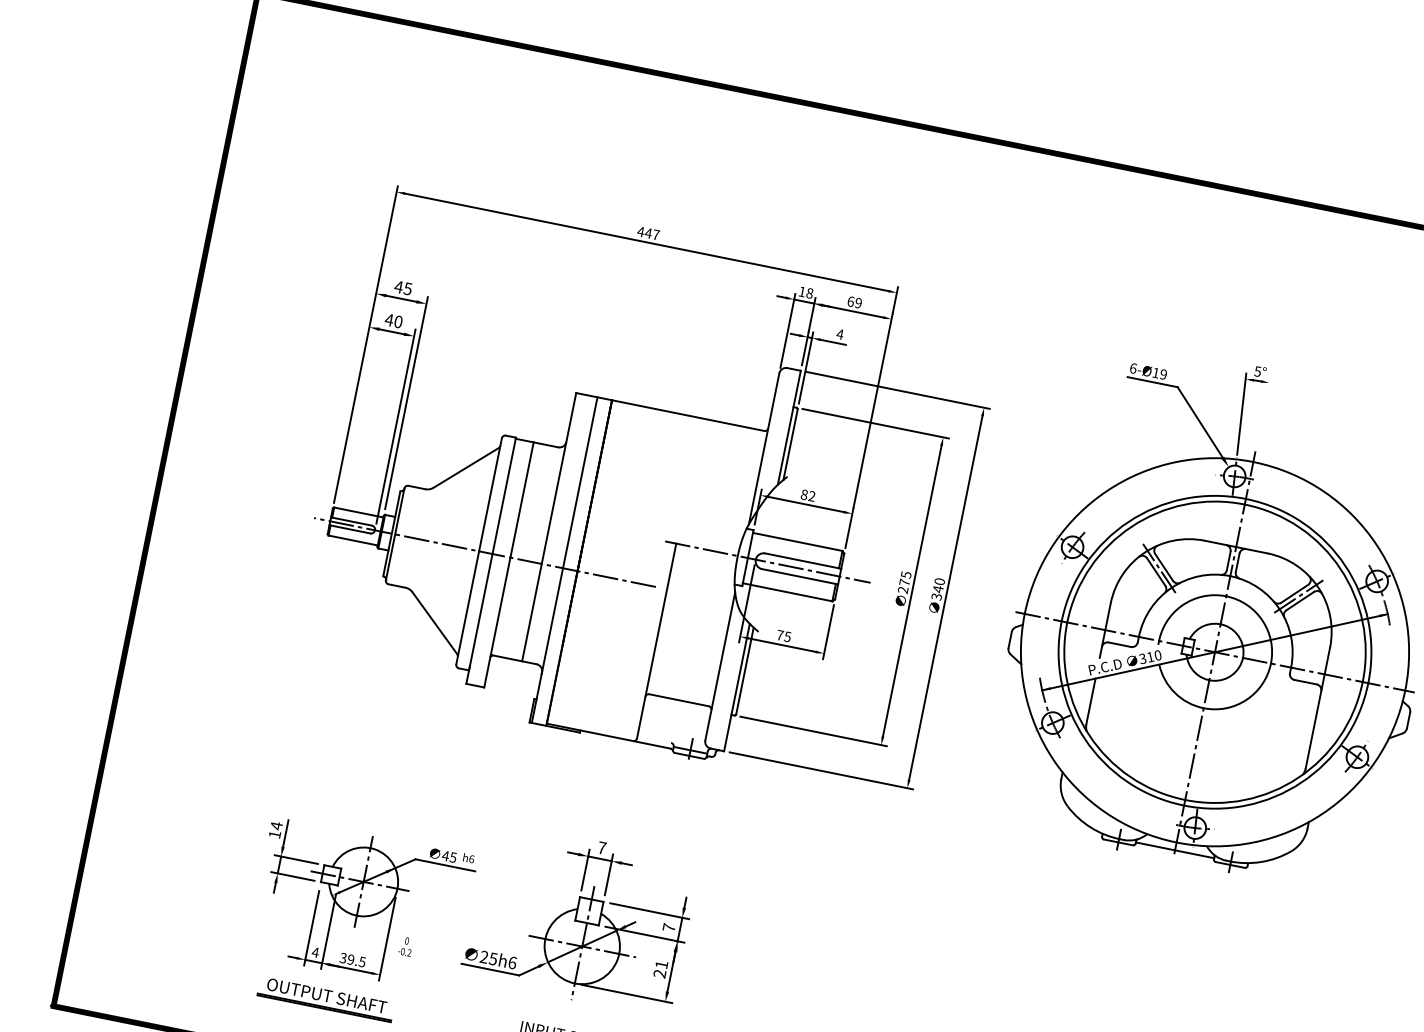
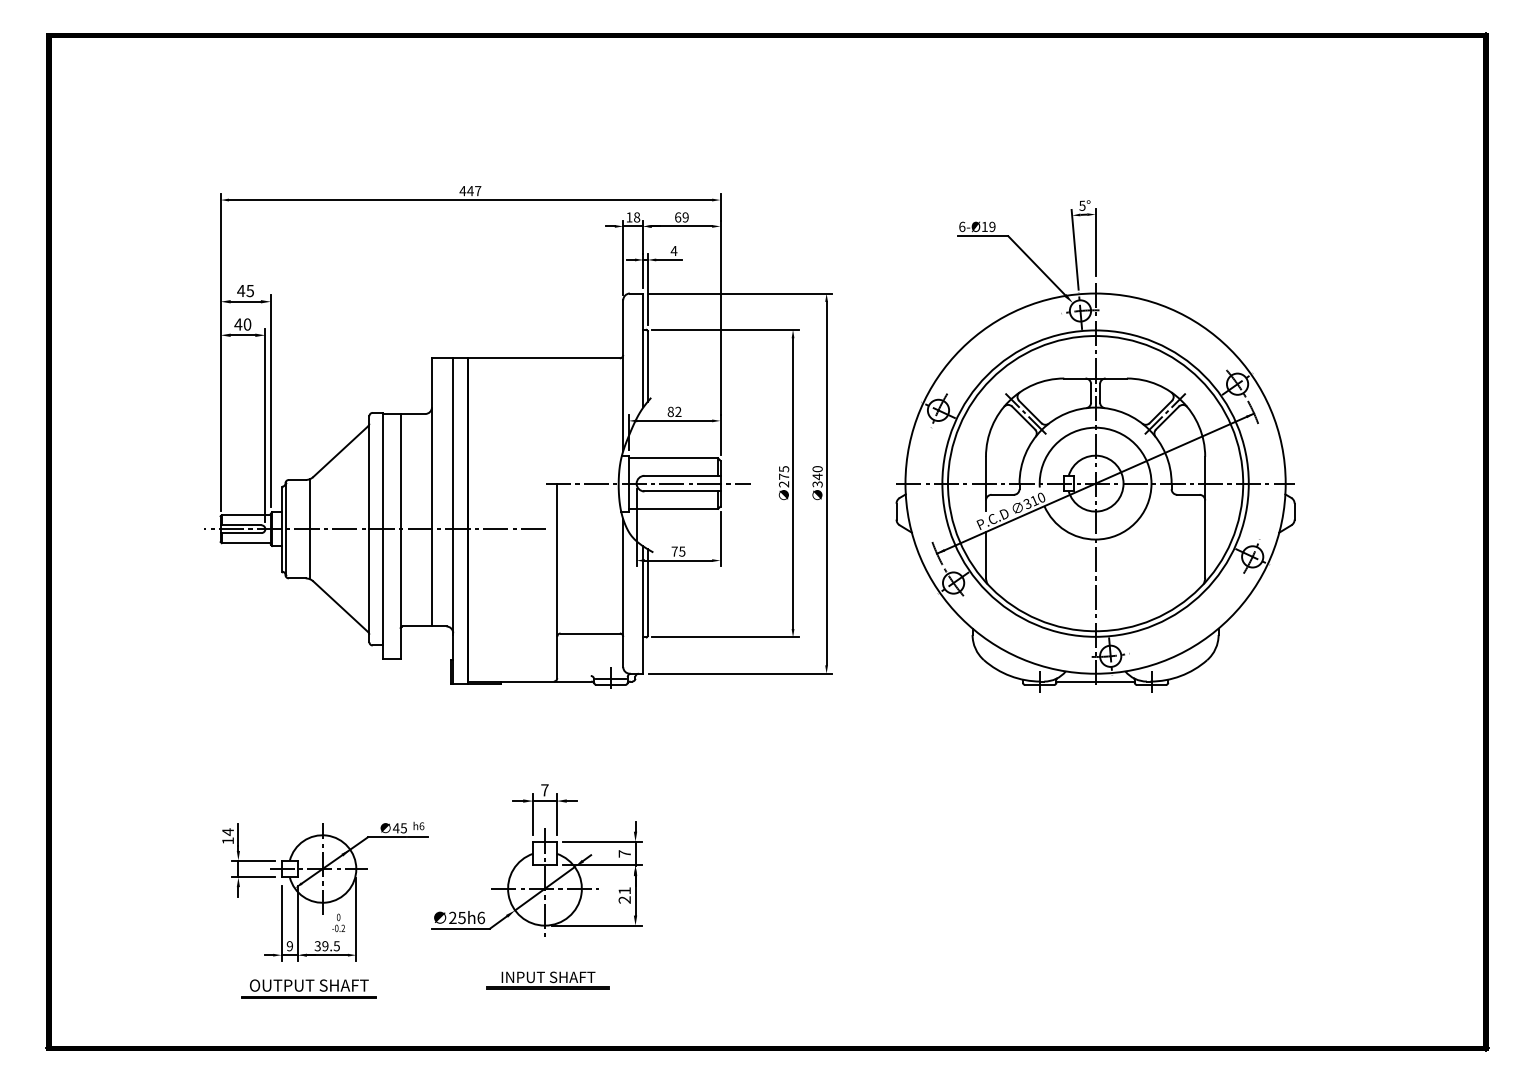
line: (1263, 410) -> (1095, 242), added
line: (420, 539) -> (310, 529), added
text: (405, 946) -> (338, 922), moved
text: (314, 952) -> (289, 946), 4 -> 9

